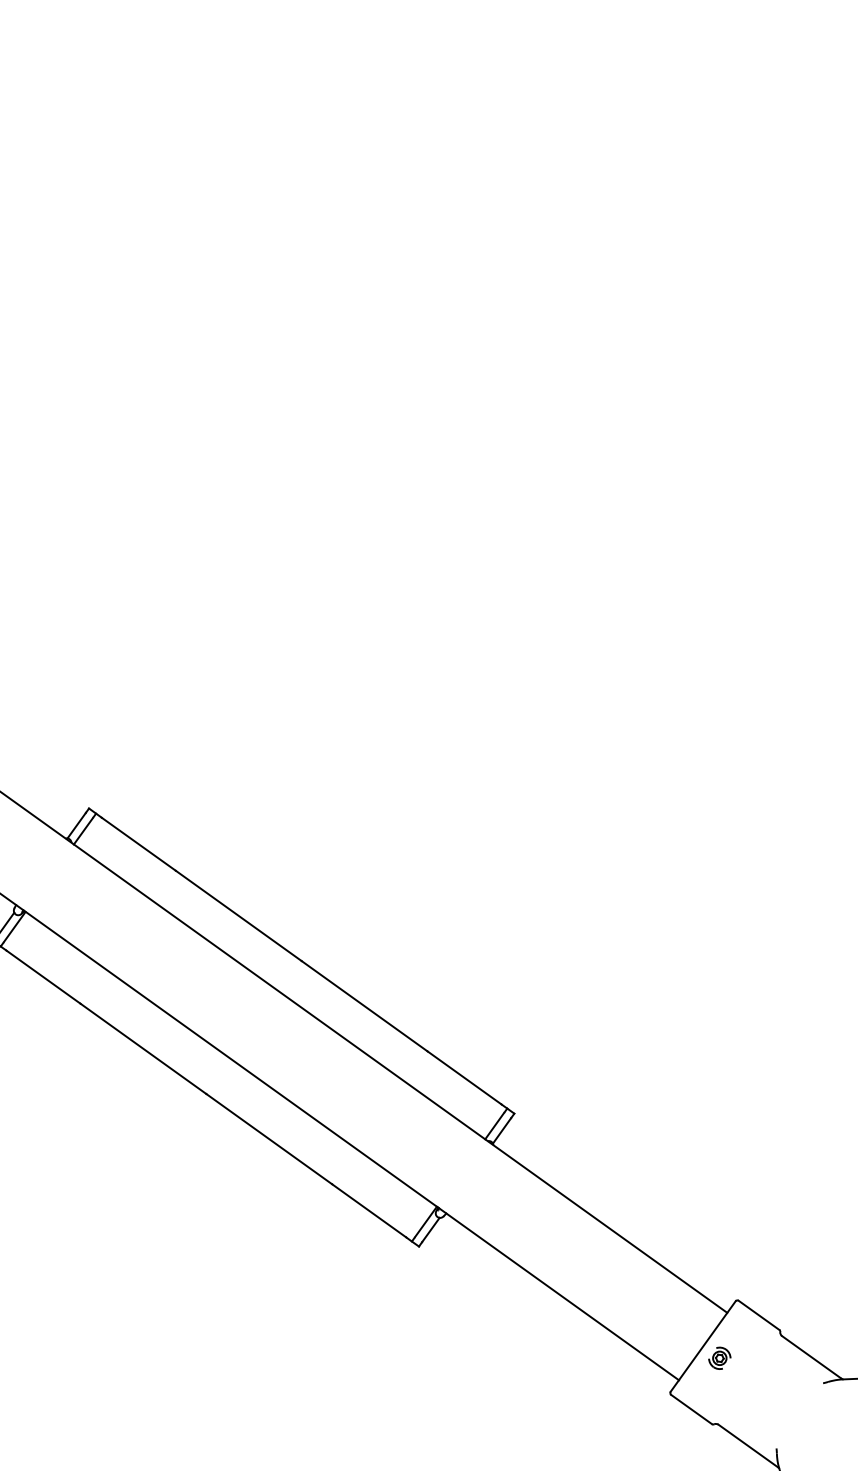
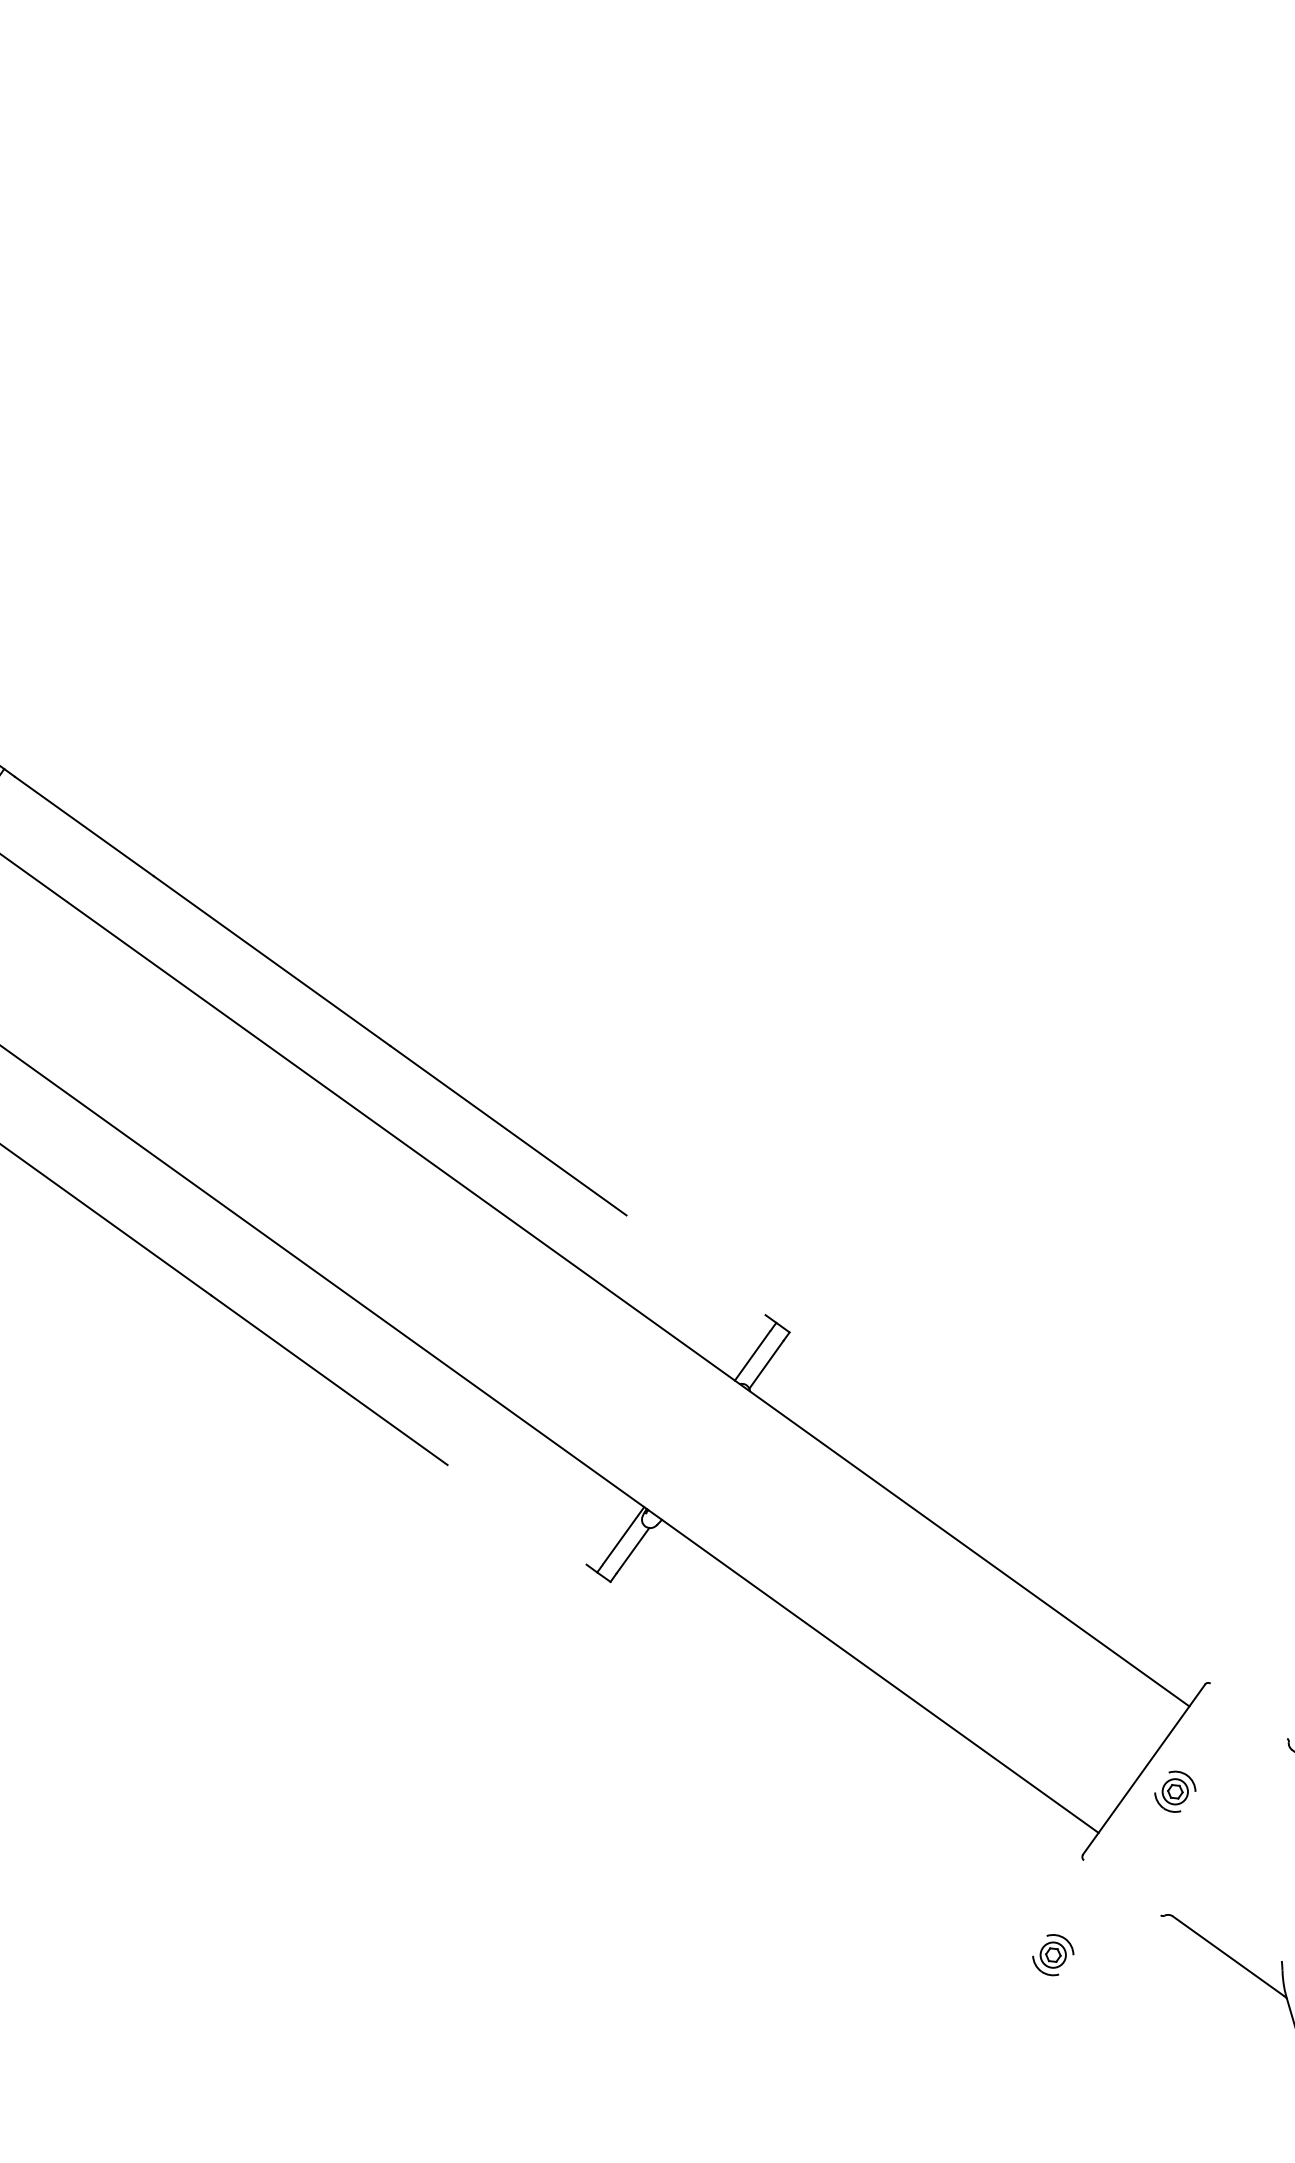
line: (464, 1077) -> (695, 1264), removed
line: (369, 1210) -> (517, 1514), removed
line: (758, 1315) -> (1247, 1711), removed
line: (691, 1409) -> (1122, 1887), removed
part: (654, 1444) -> (1052, 1953), added

